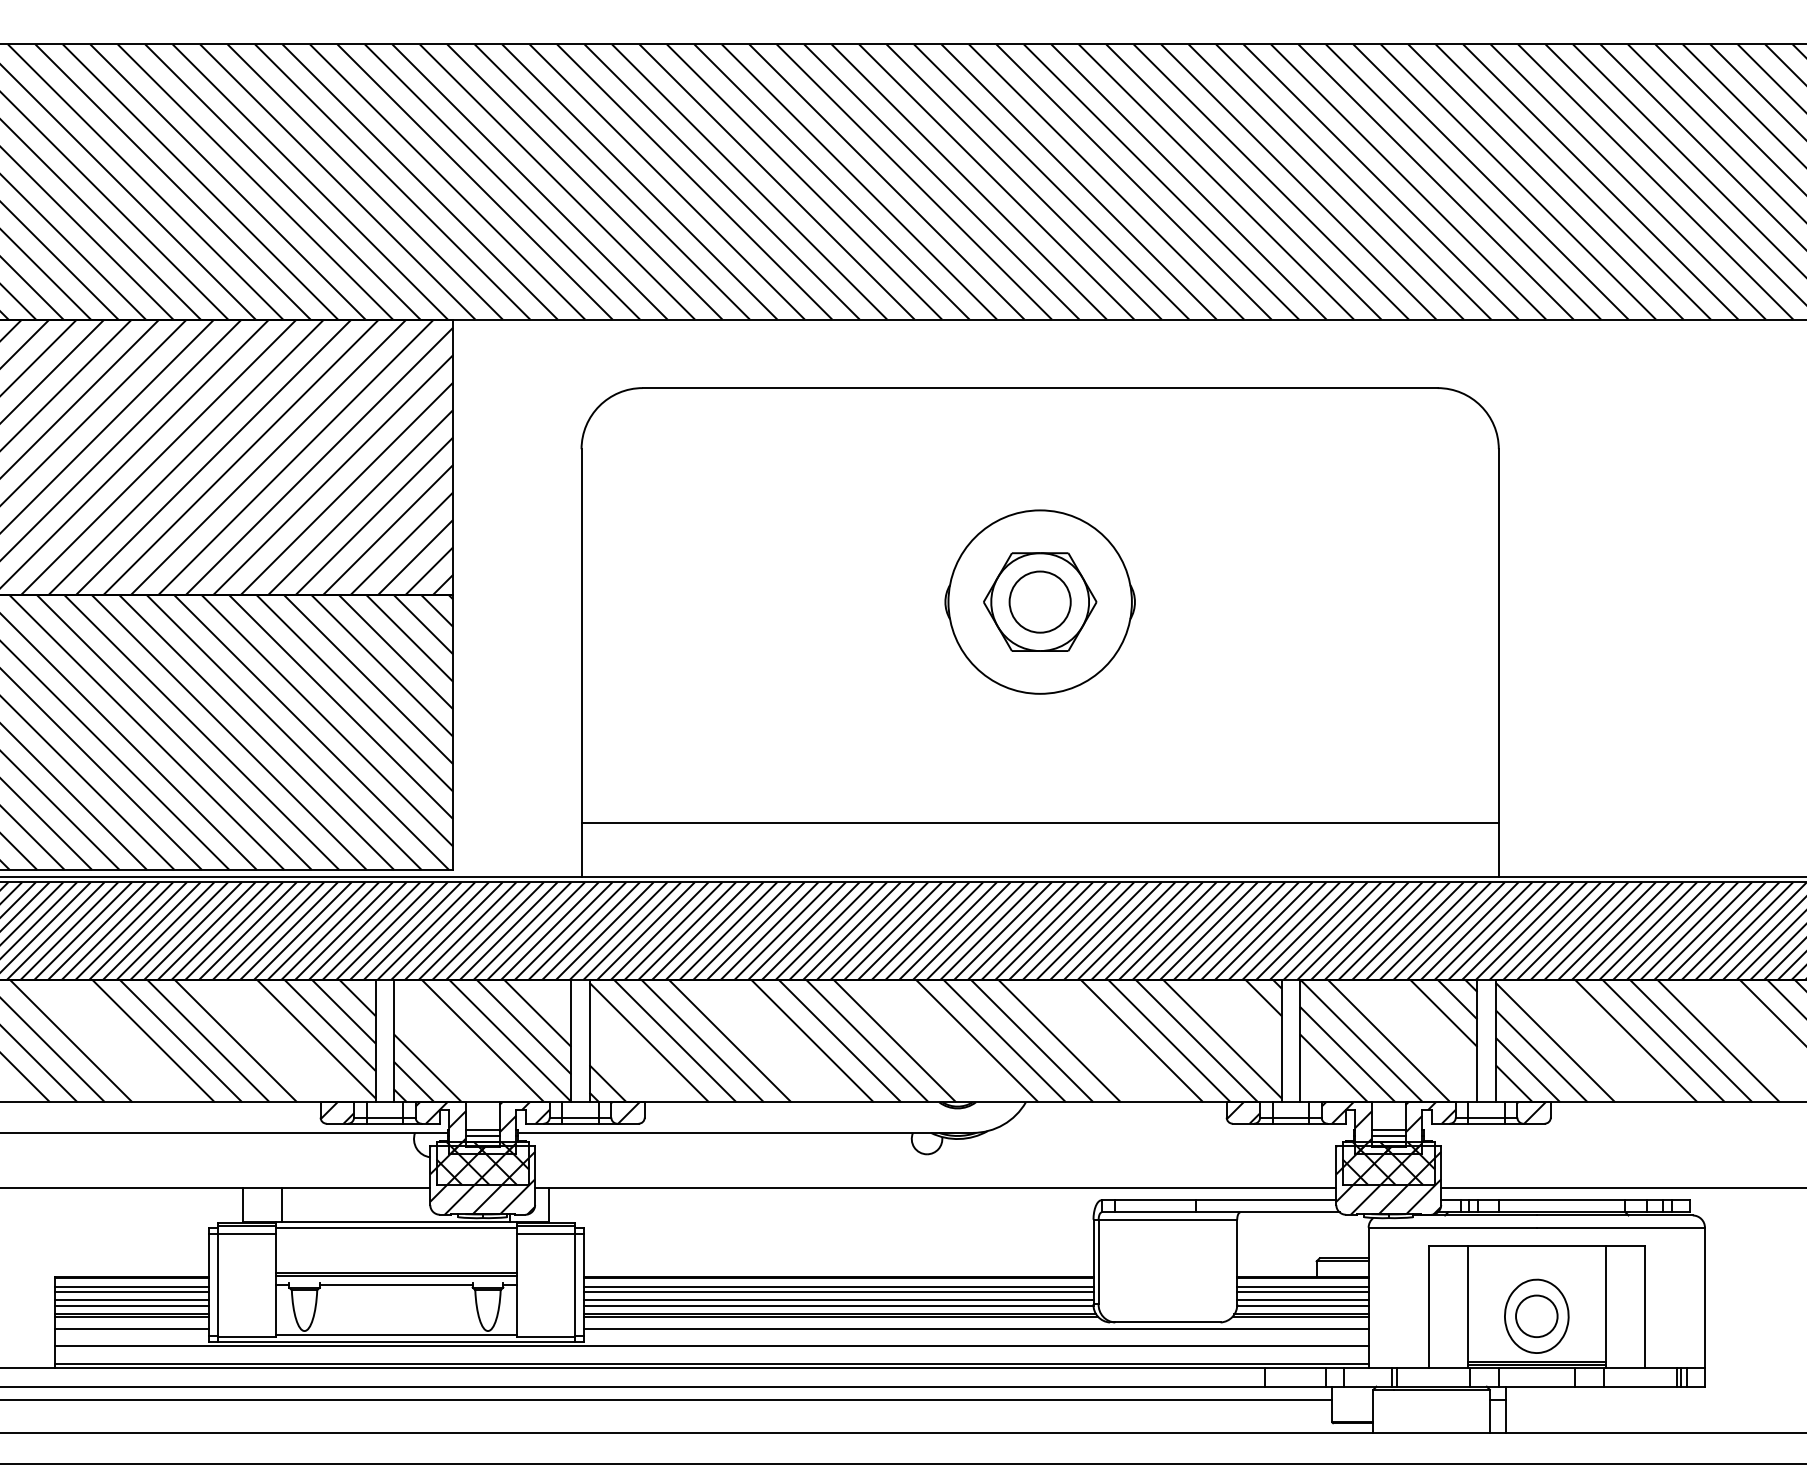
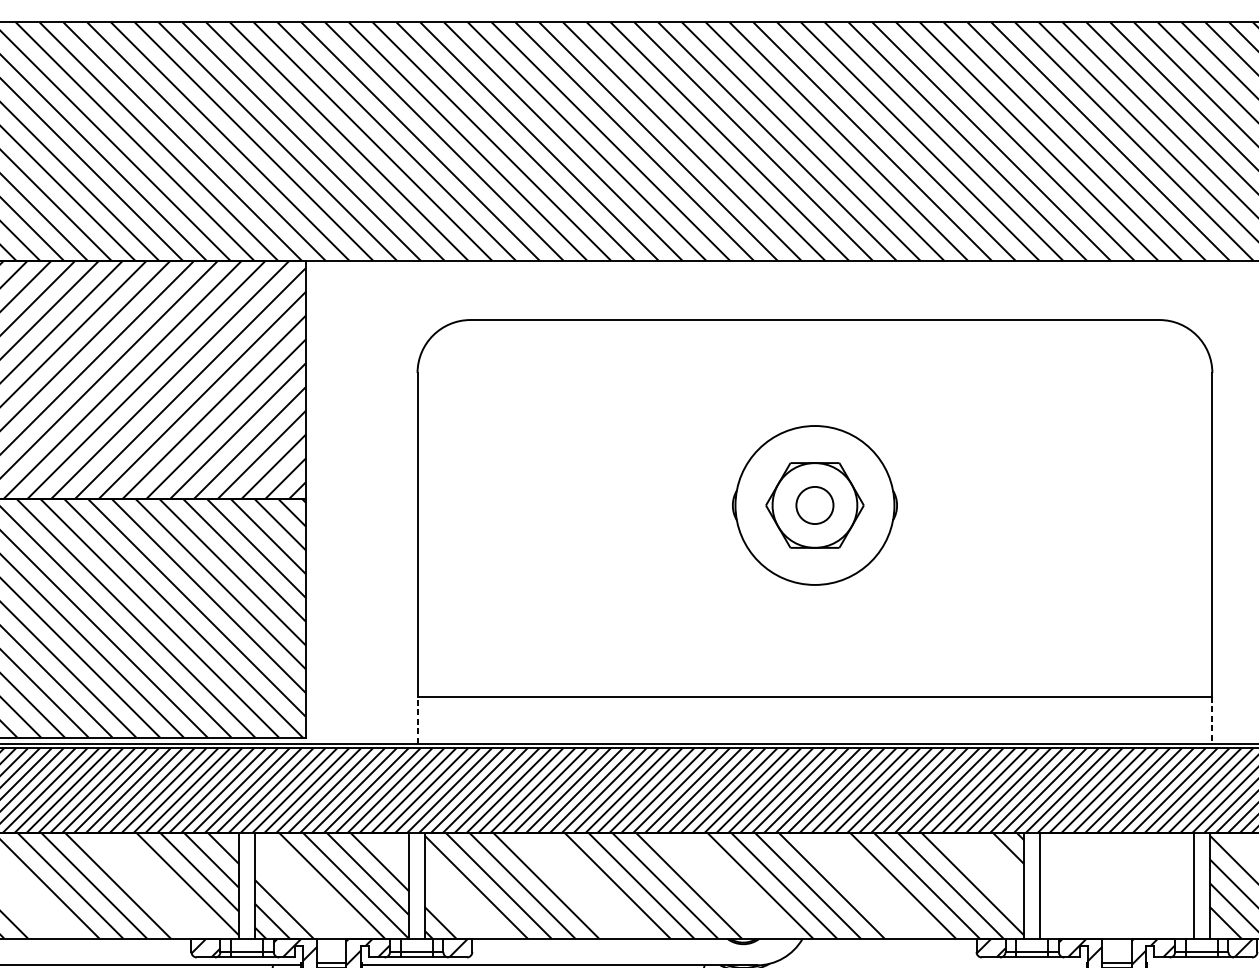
circle: (1039, 601) -> (814, 504), size x0.7
line: (581, 849) -> (417, 719), solid -> dashed
line: (1498, 850) -> (1212, 720), solid -> dashed
hatch: (1388, 1041) -> (1116, 886), removed

